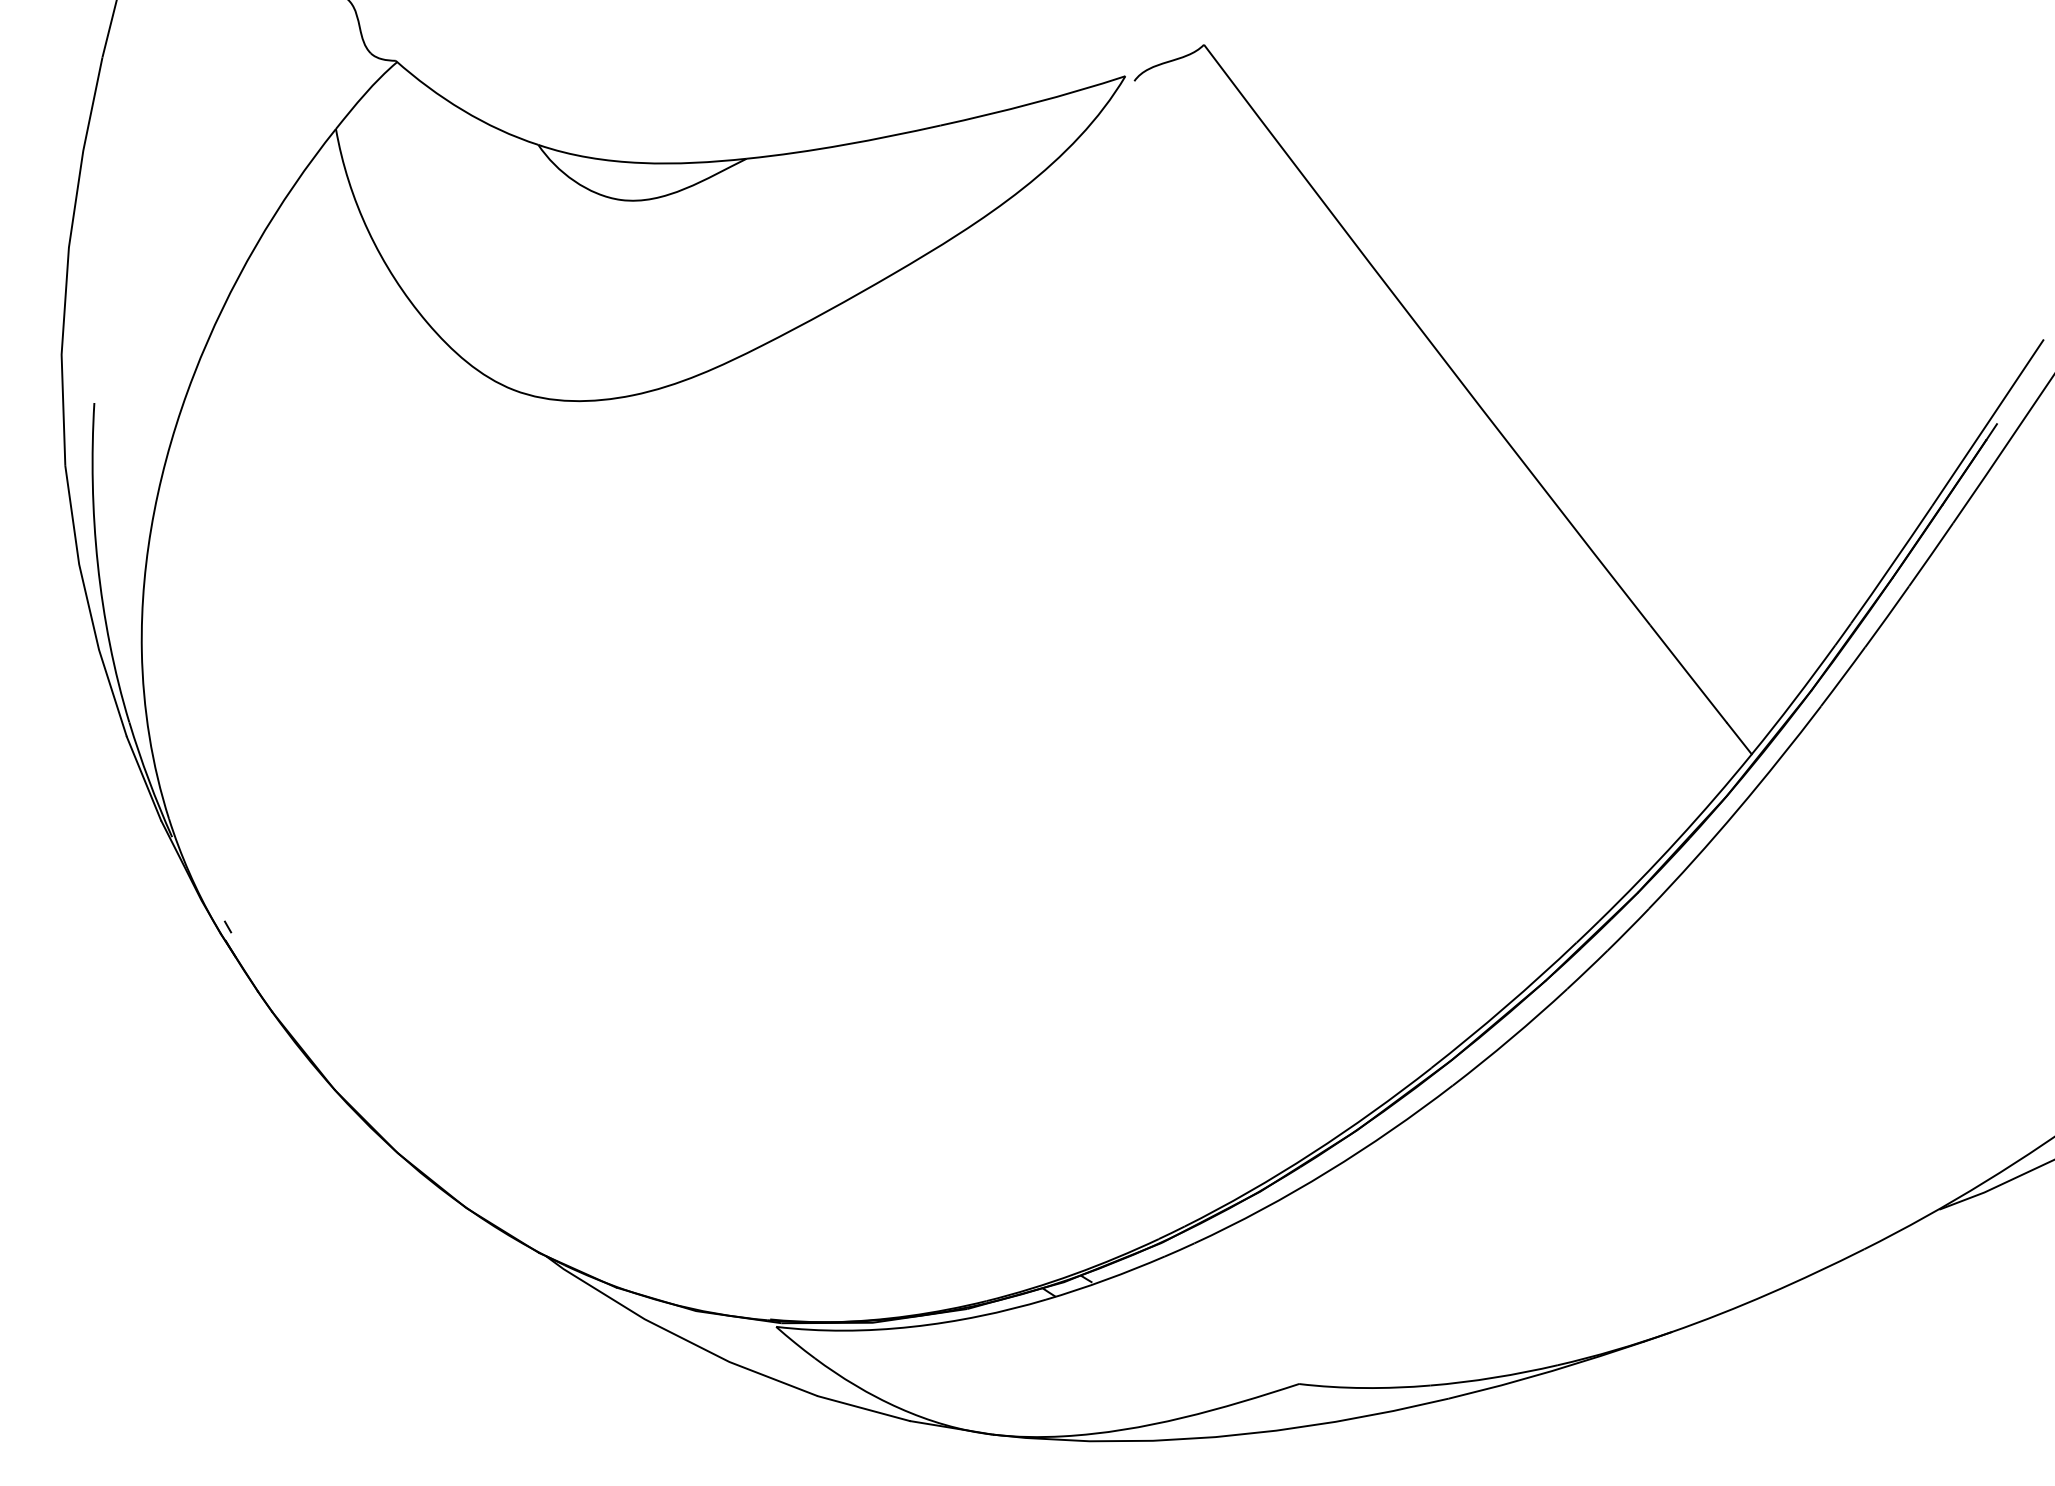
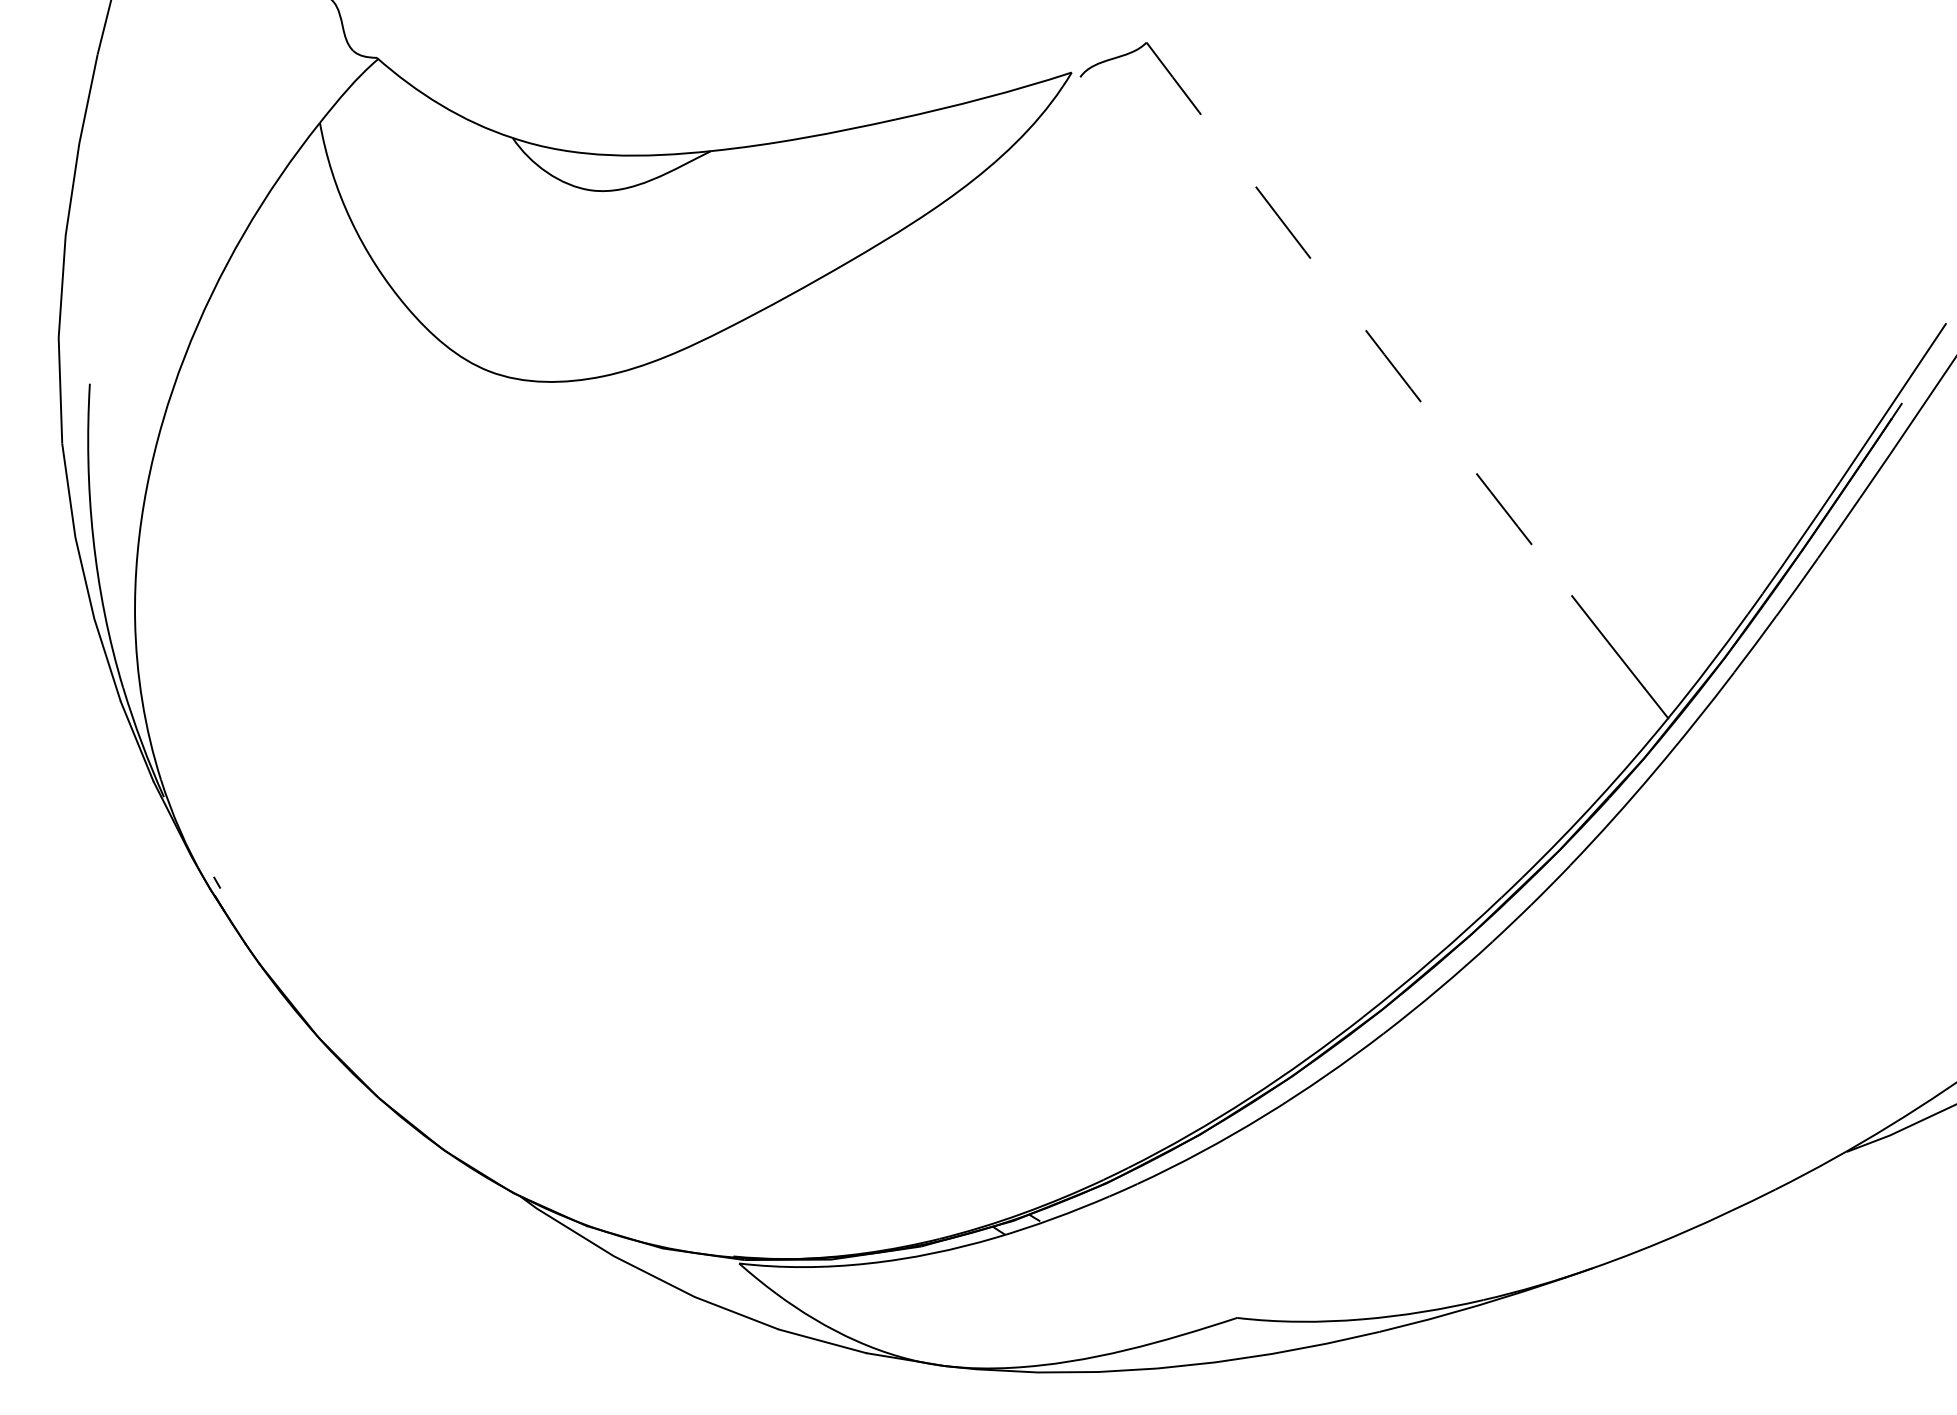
arc: (1425, 335) -> (1357, 319), solid -> dashed

